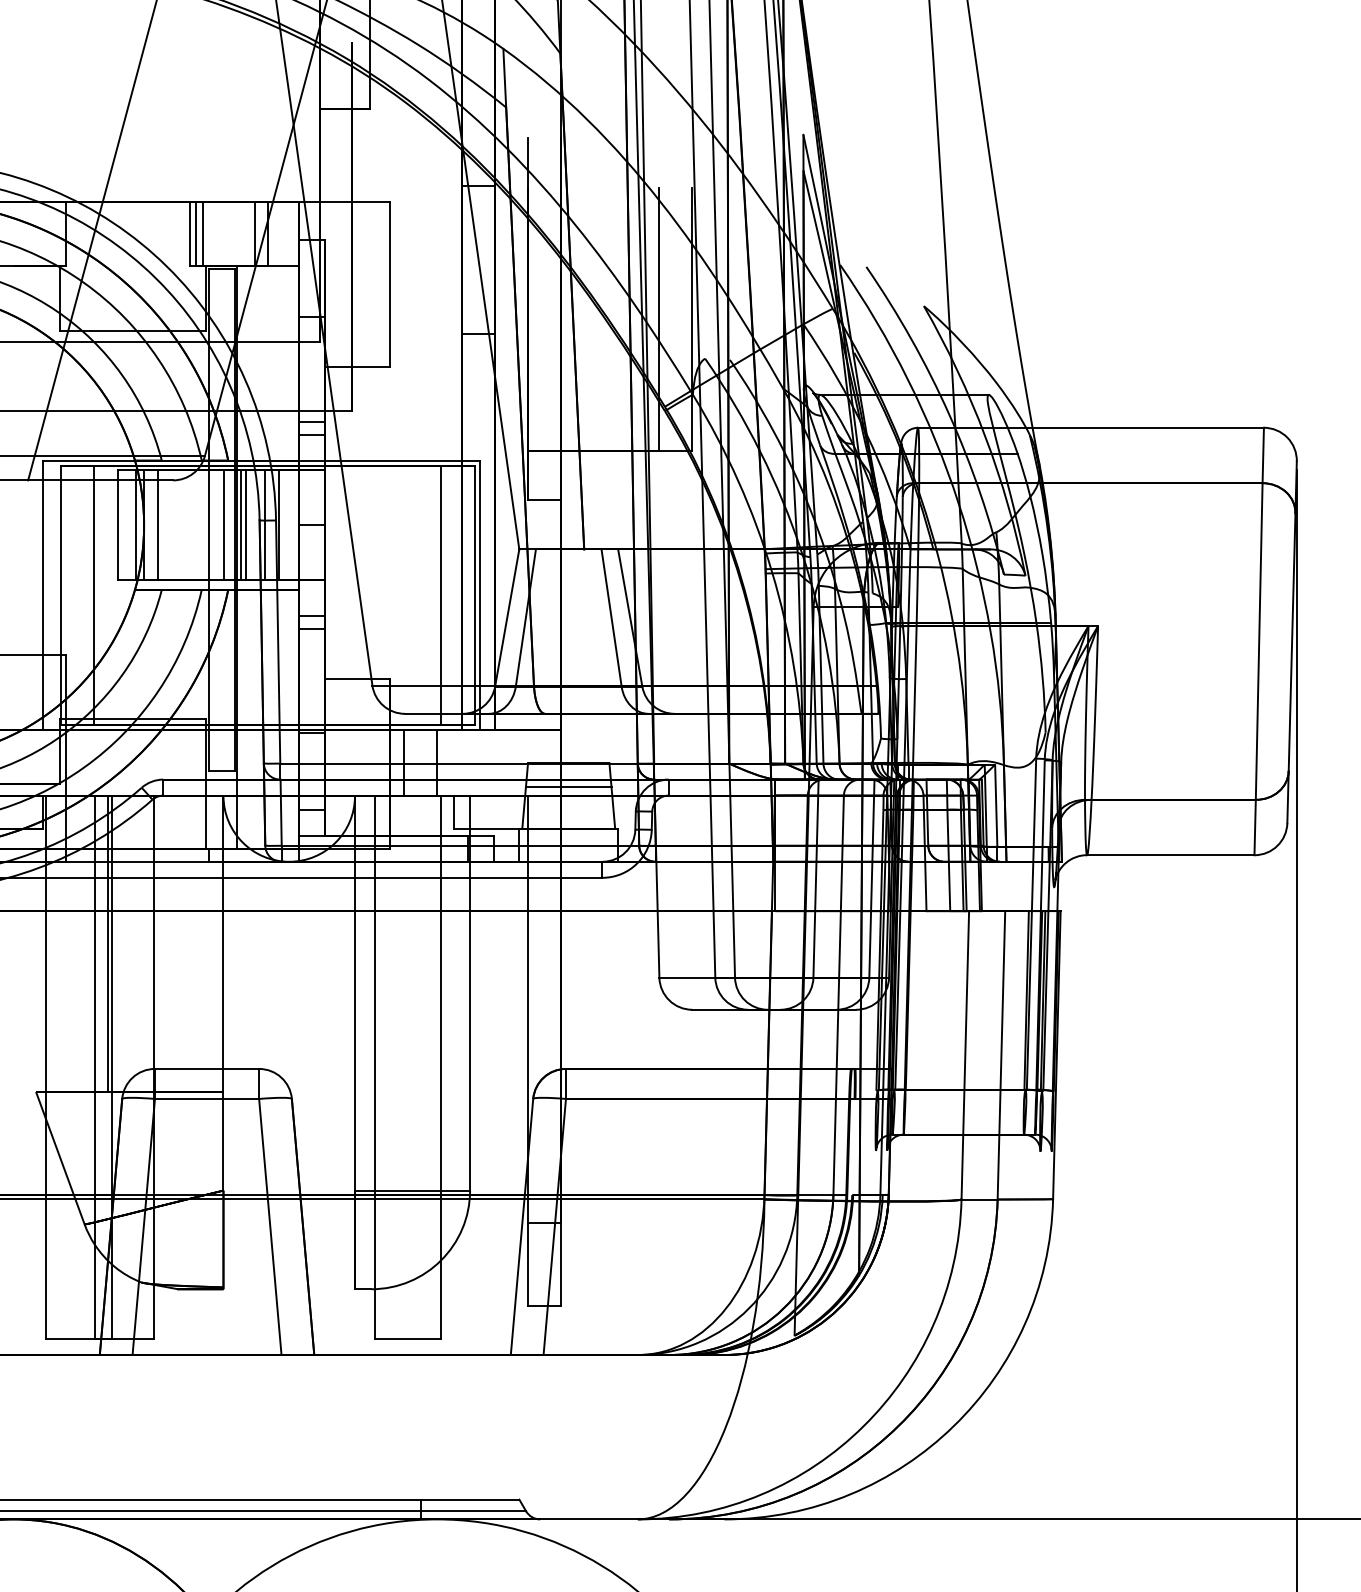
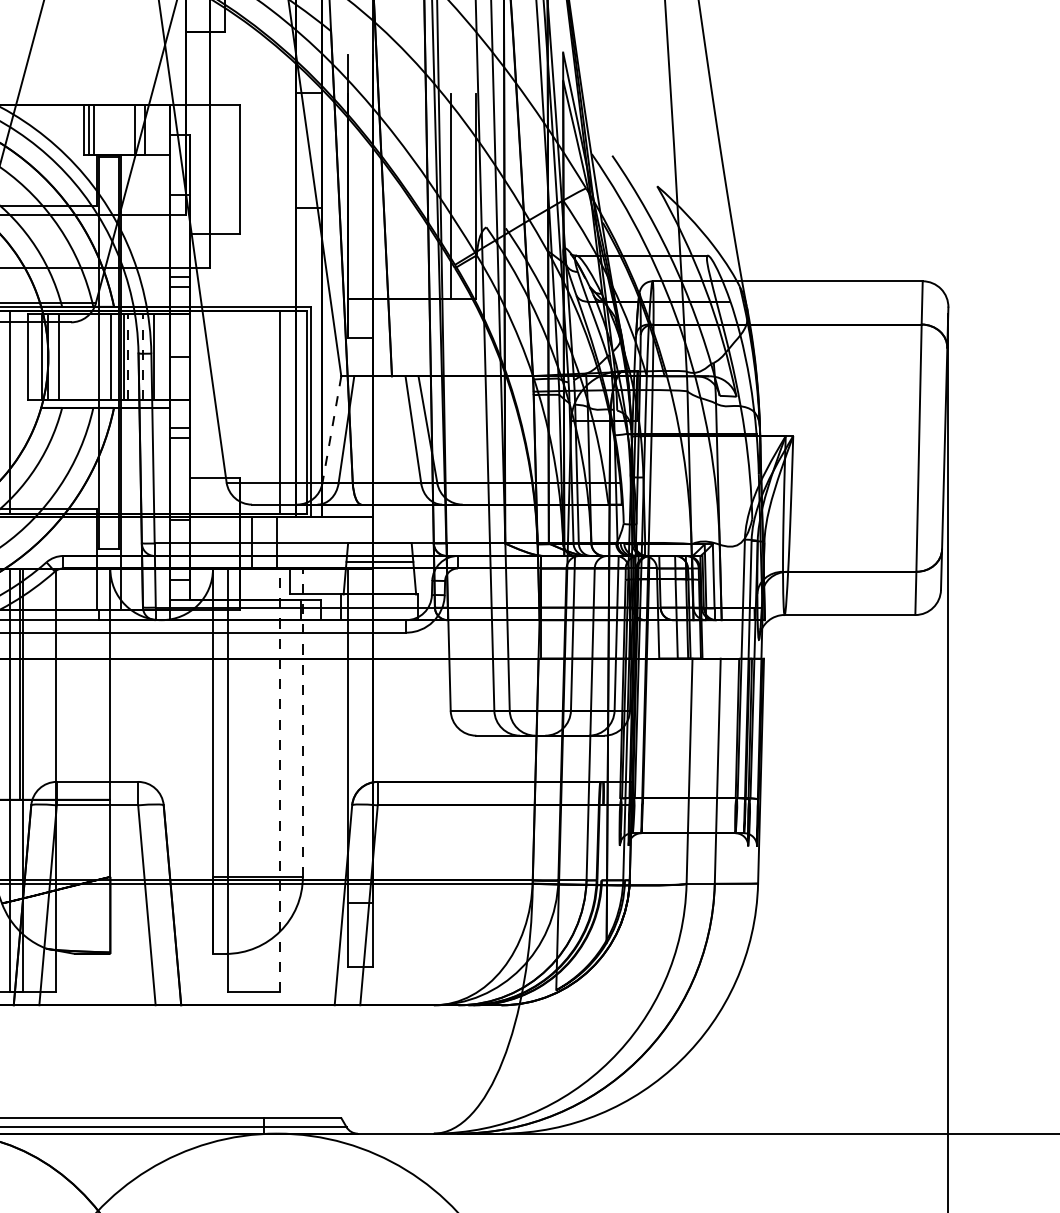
line: (246, 524) -> (128, 356), solid -> dashed
line: (265, 524) -> (143, 356), solid -> dashed
line: (507, 618) -> (332, 430), solid -> dashed
line: (470, 992) -> (303, 722), solid -> dashed
line: (440, 1066) -> (279, 779), solid -> dashed

